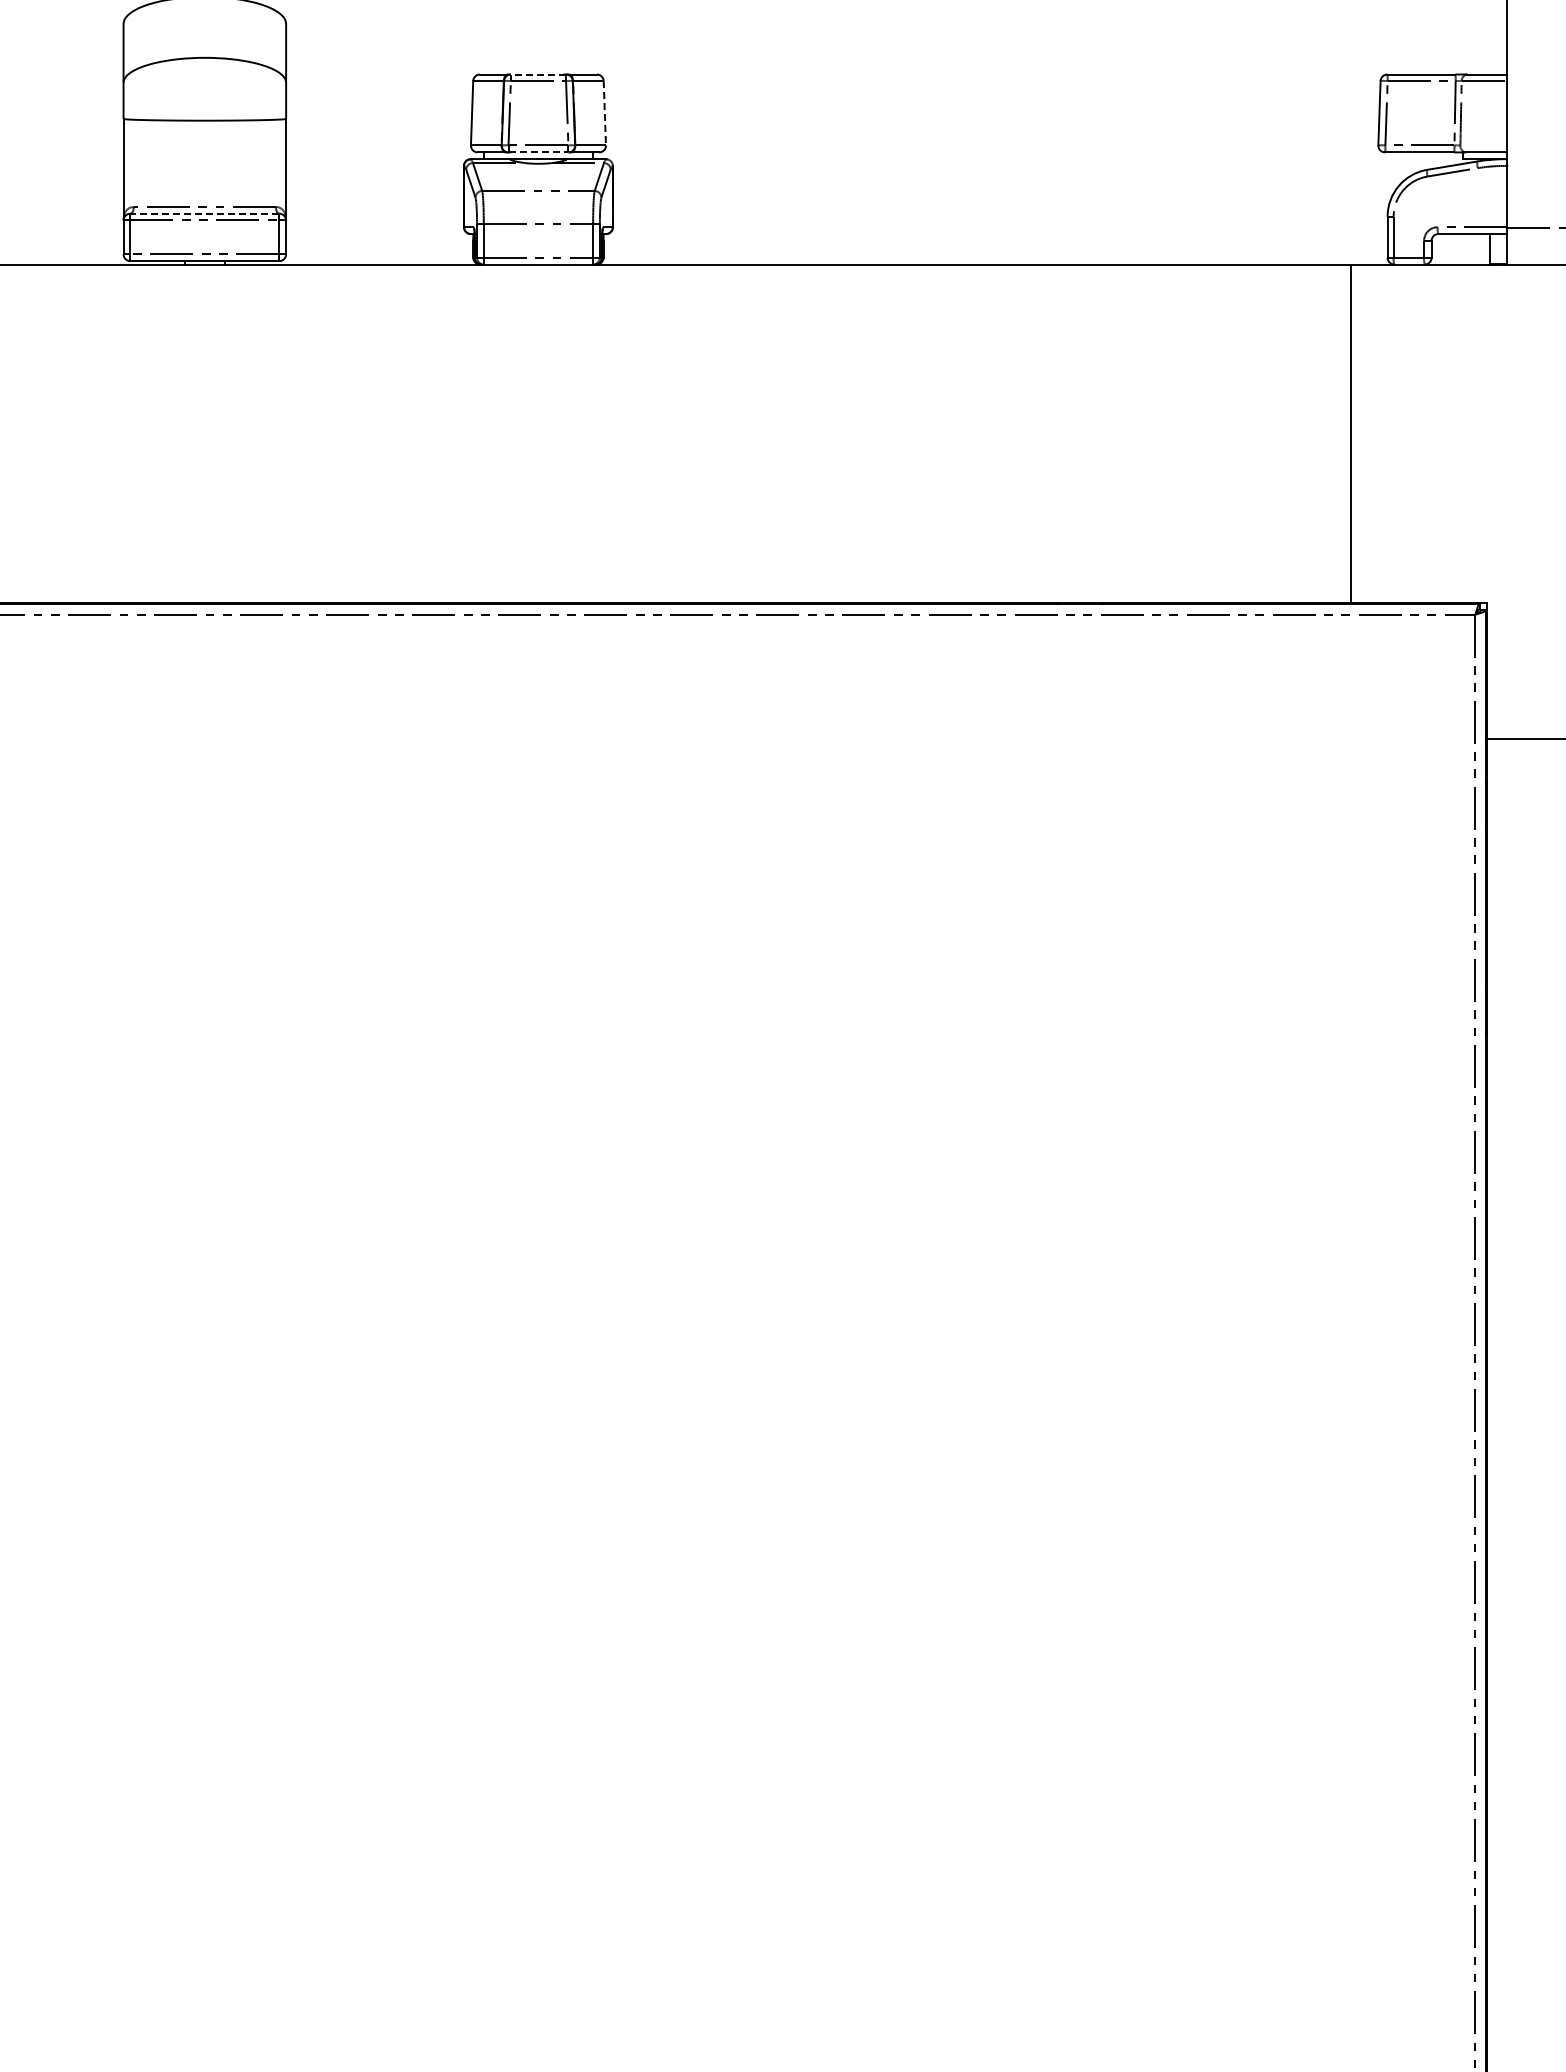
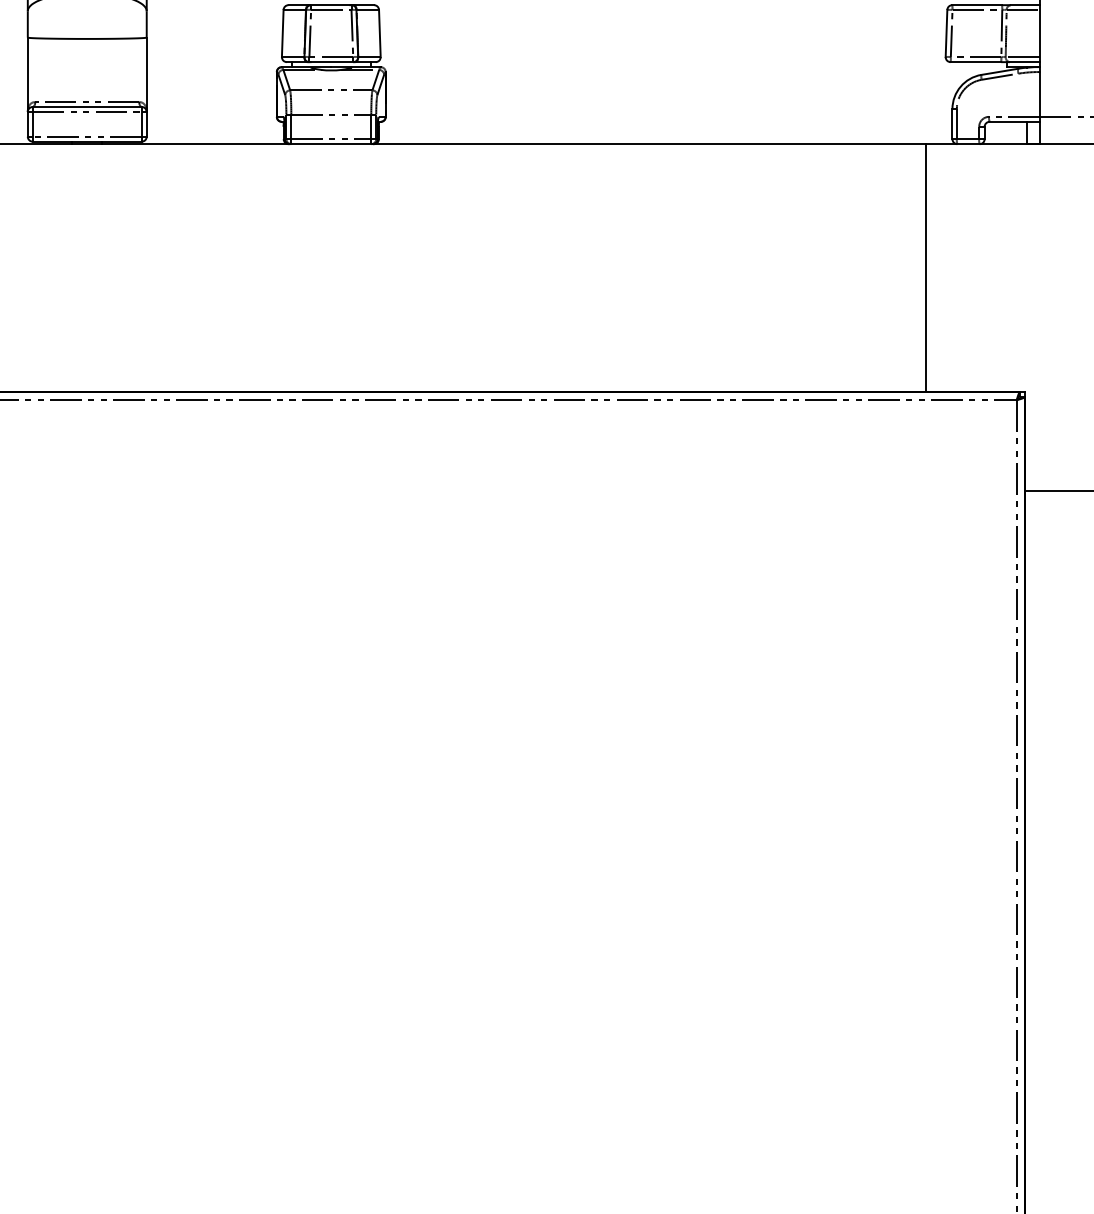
line: (538, 74) -> (331, 5), dashed -> solid
line: (604, 113) -> (379, 33), dashed -> solid
line: (1483, 145) -> (1022, 57), added
line: (538, 152) -> (331, 62), dashed -> solid
line: (204, 213) -> (87, 106), dashed -> solid

